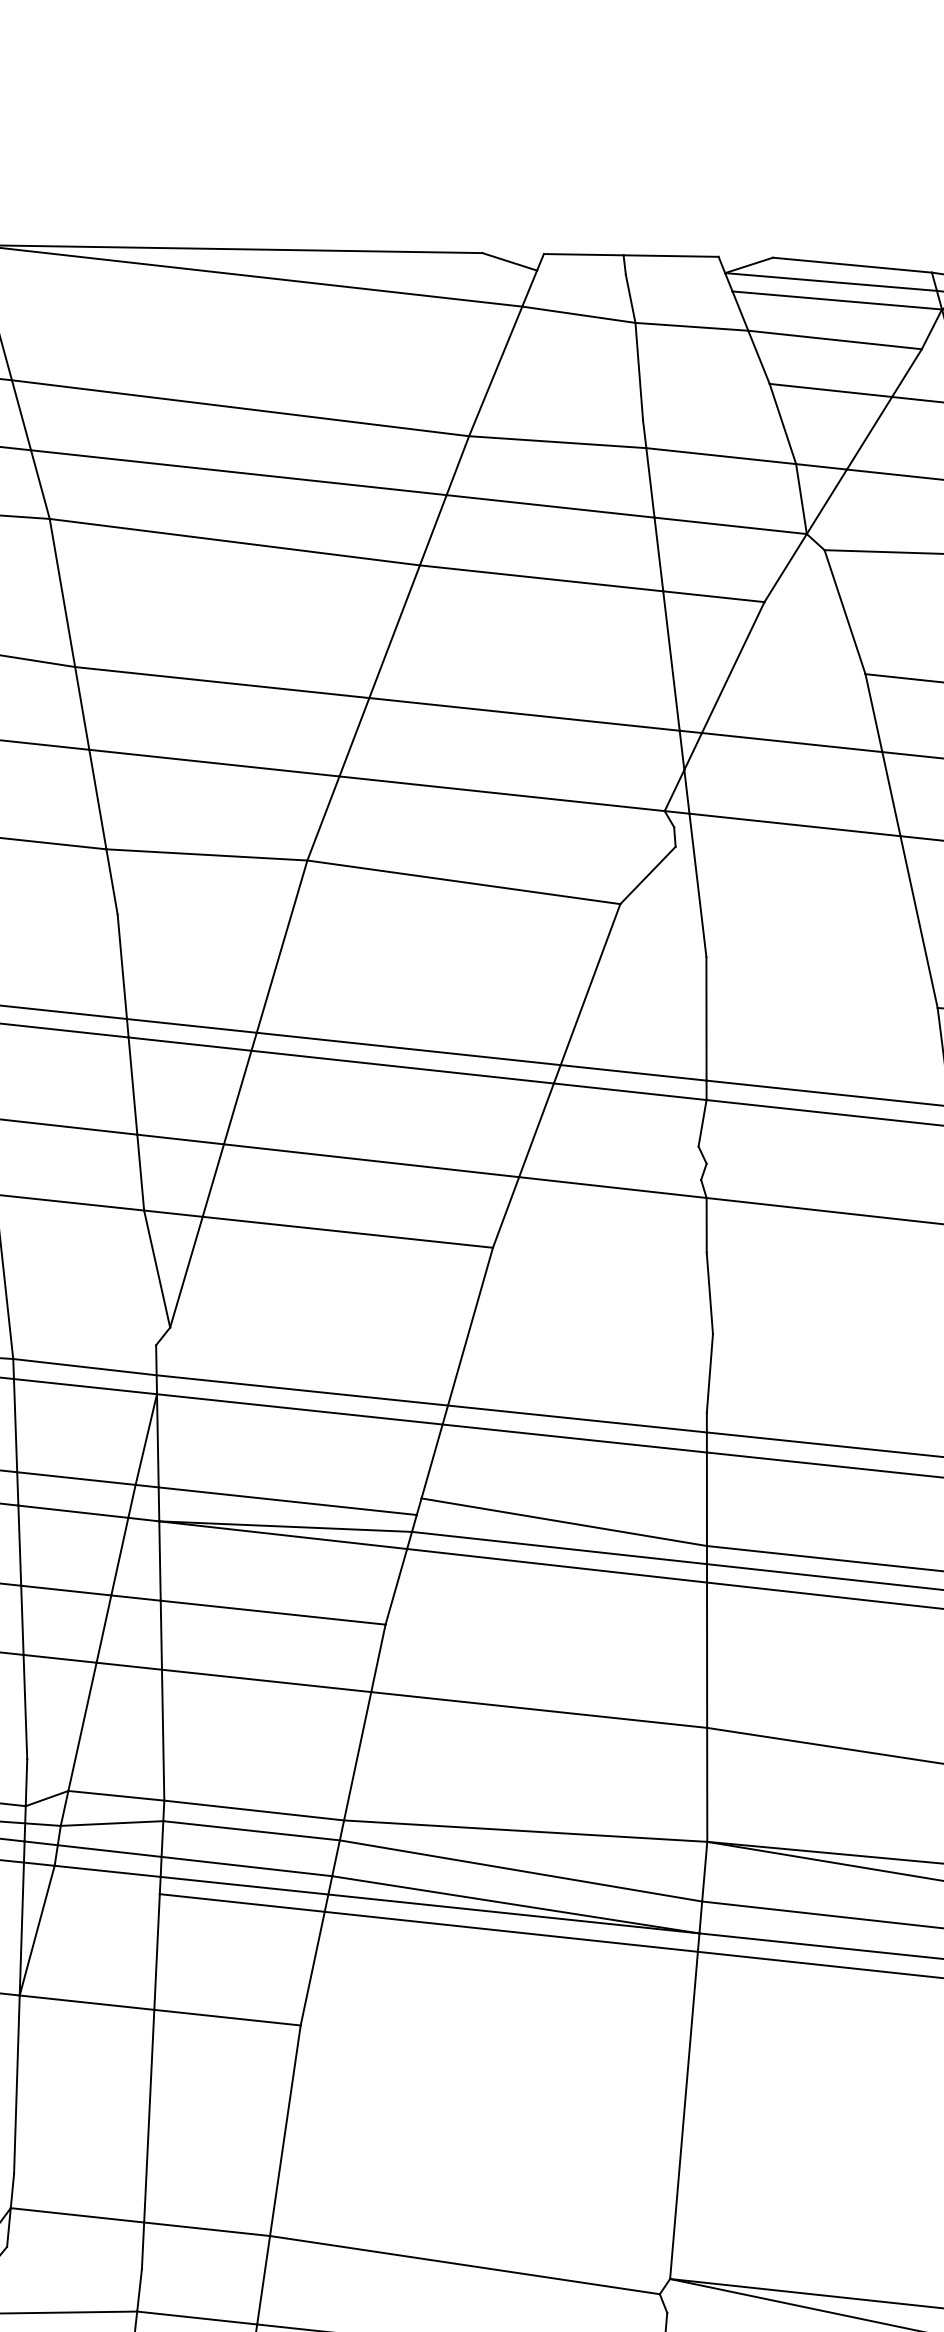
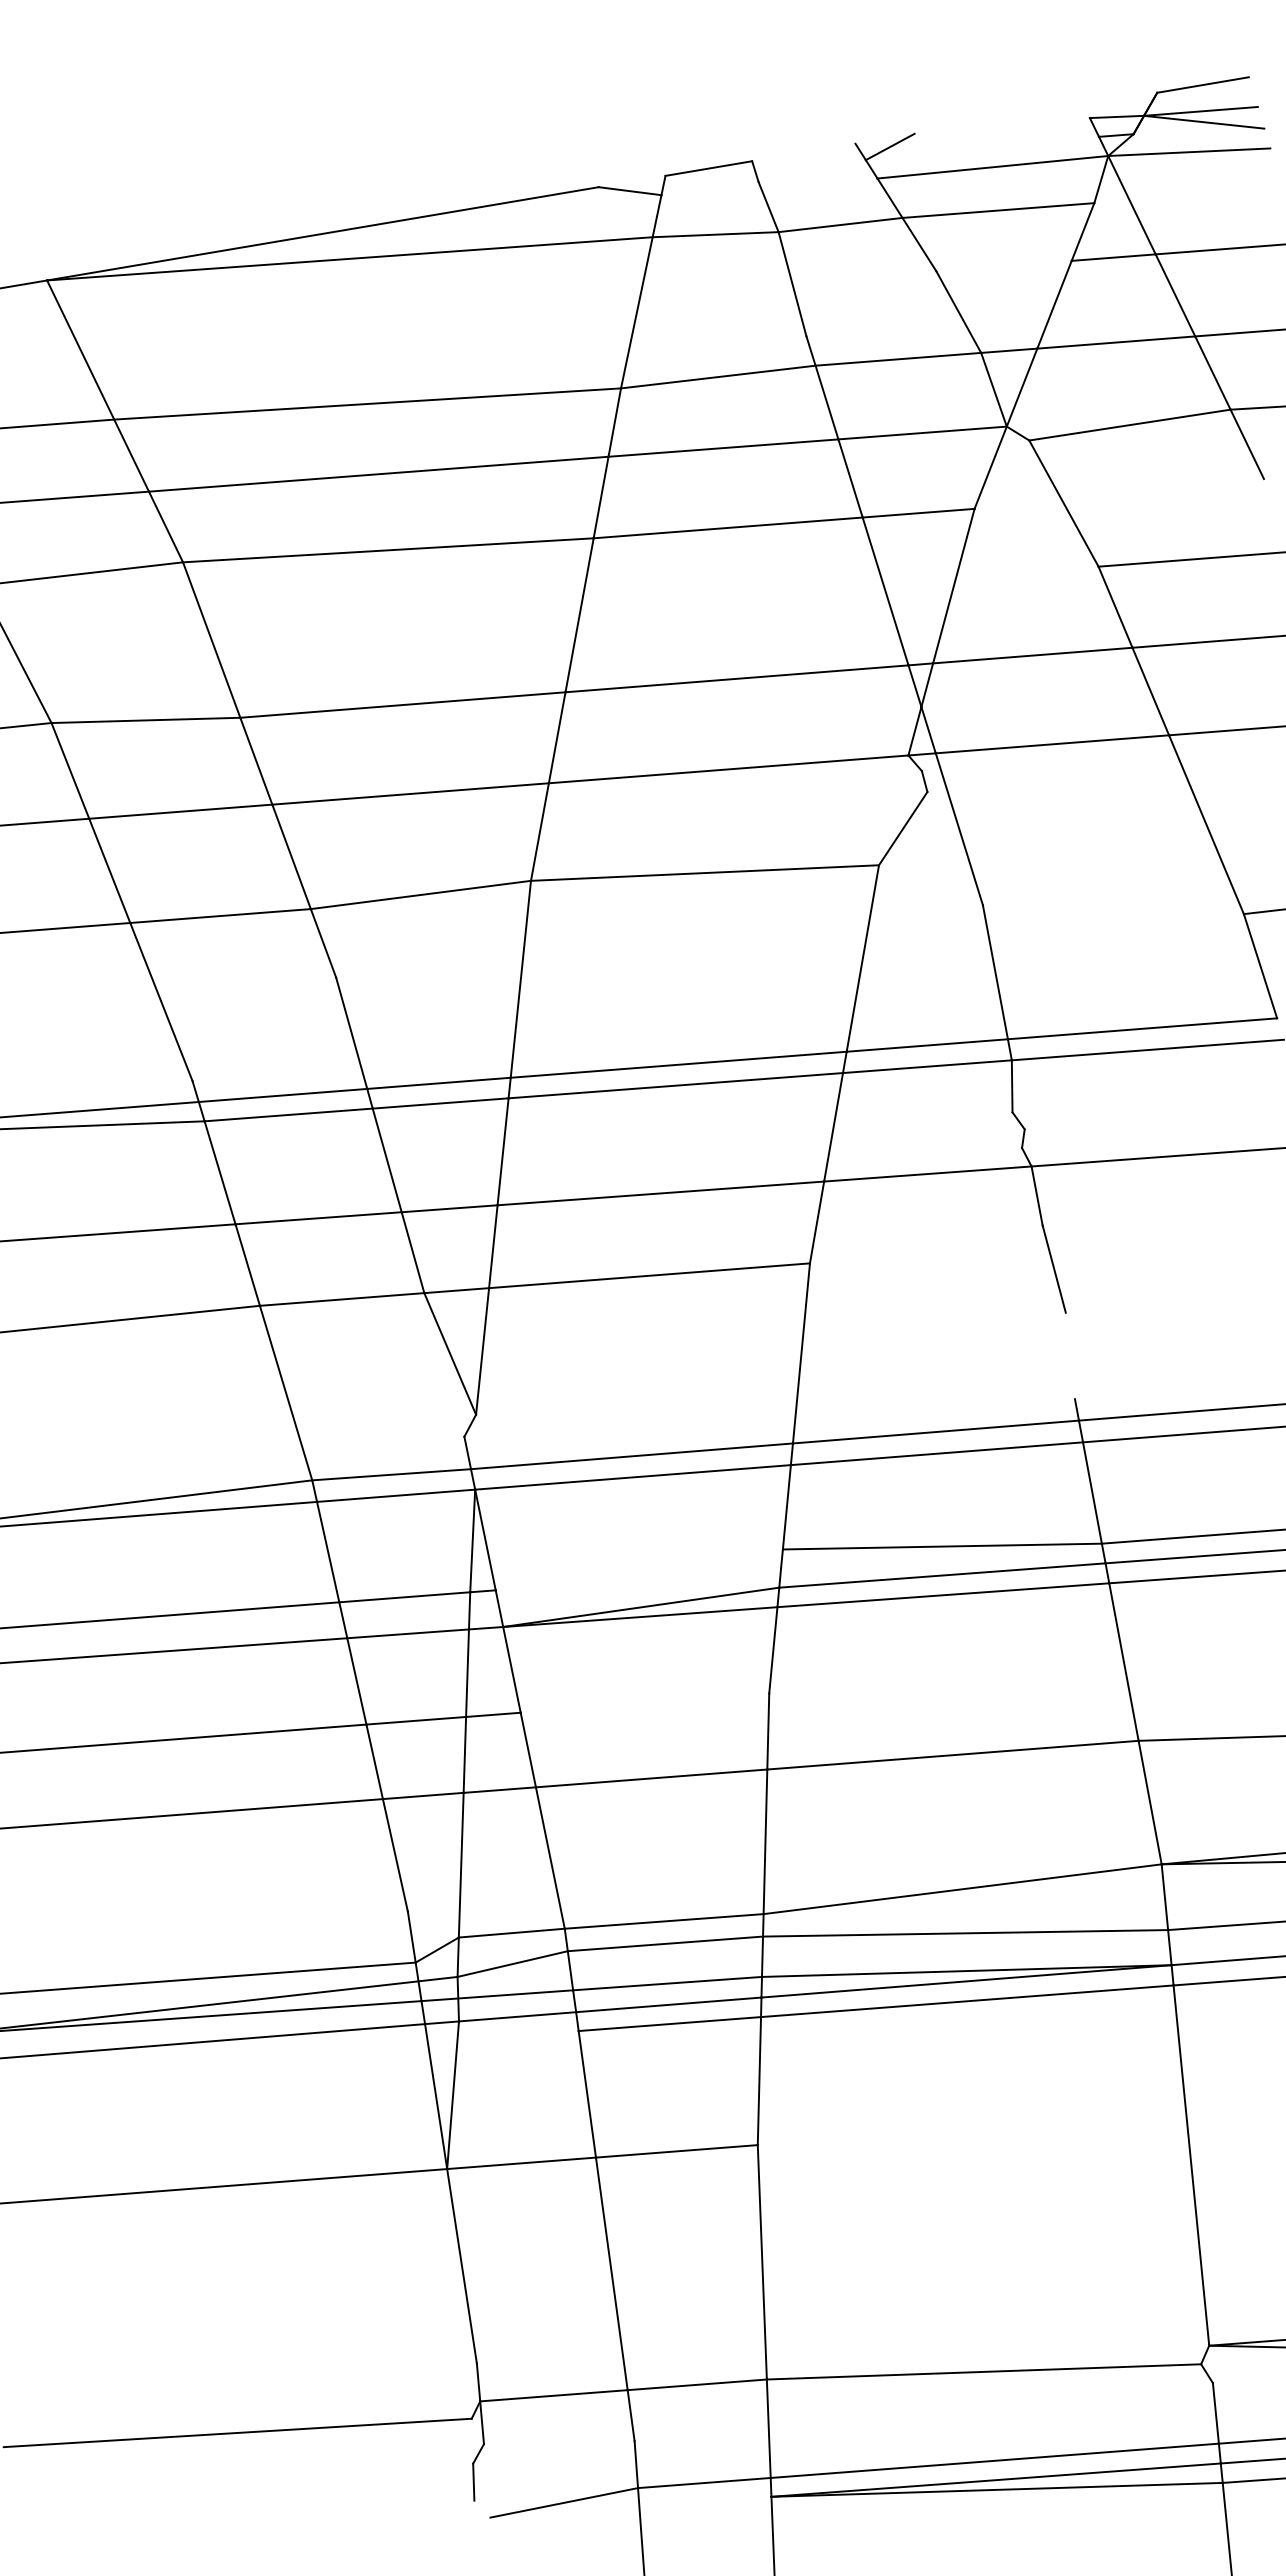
line: (670, 256) -> (803, 152), removed
line: (851, 264) -> (1001, 125), removed
line: (830, 281) -> (981, 148), removed
line: (830, 389) -> (1003, 265), removed
line: (709, 1372) -> (1069, 1355), removed
line: (287, 1501) -> (638, 1579), removed
line: (272, 1612) -> (644, 1702), removed

